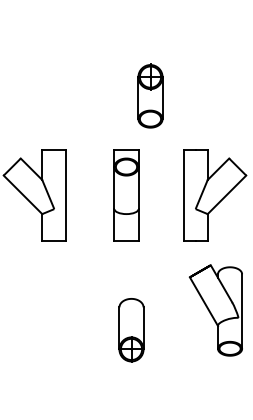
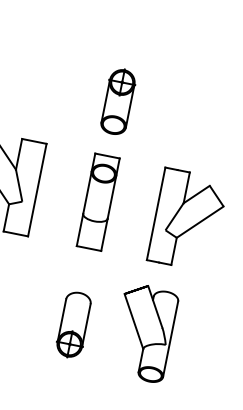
part: (150, 95) -> (118, 101), moved
part: (215, 310) -> (143, 332), moved
part: (131, 330) -> (73, 325), moved

